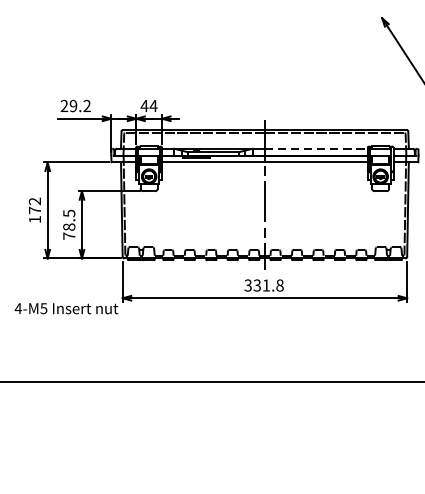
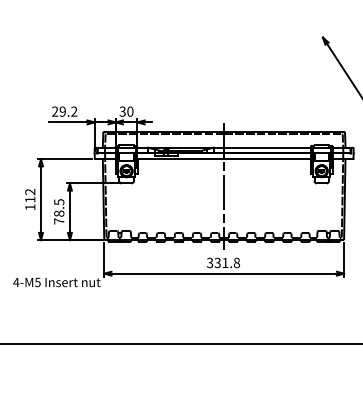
text: (149, 105) -> (126, 111), 44 -> 30
line: (317, 148) -> (268, 147), dashed -> solid
text: (35, 210) -> (30, 199), 172 -> 112

